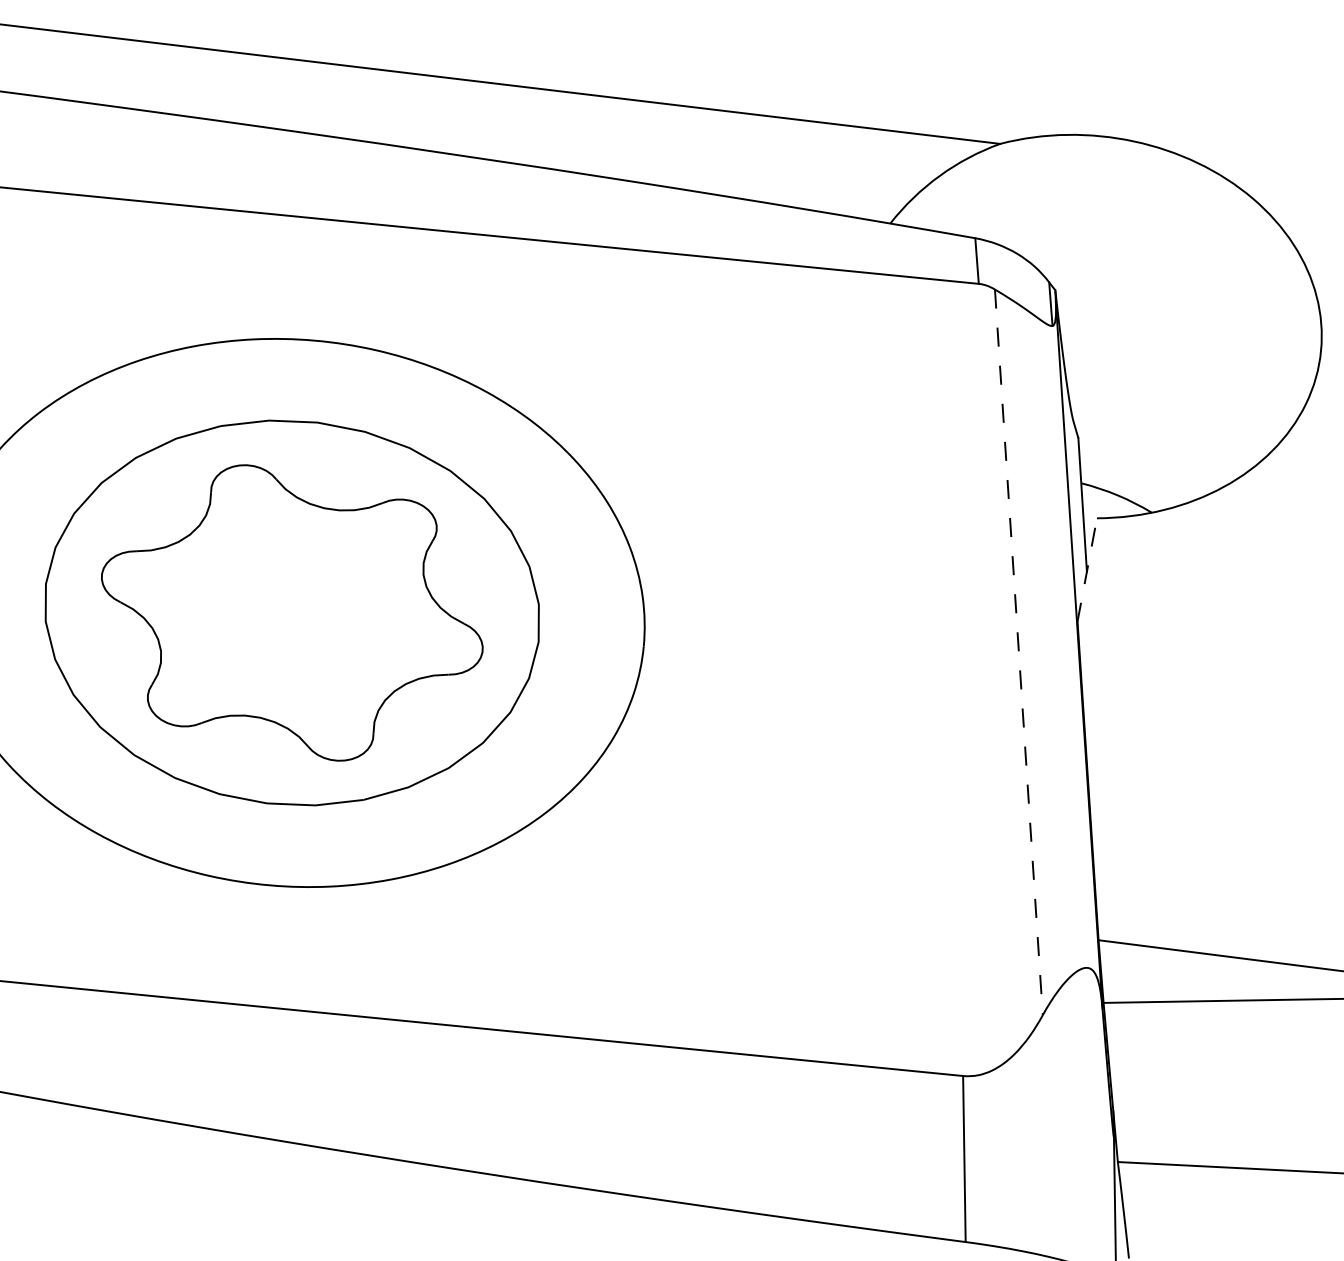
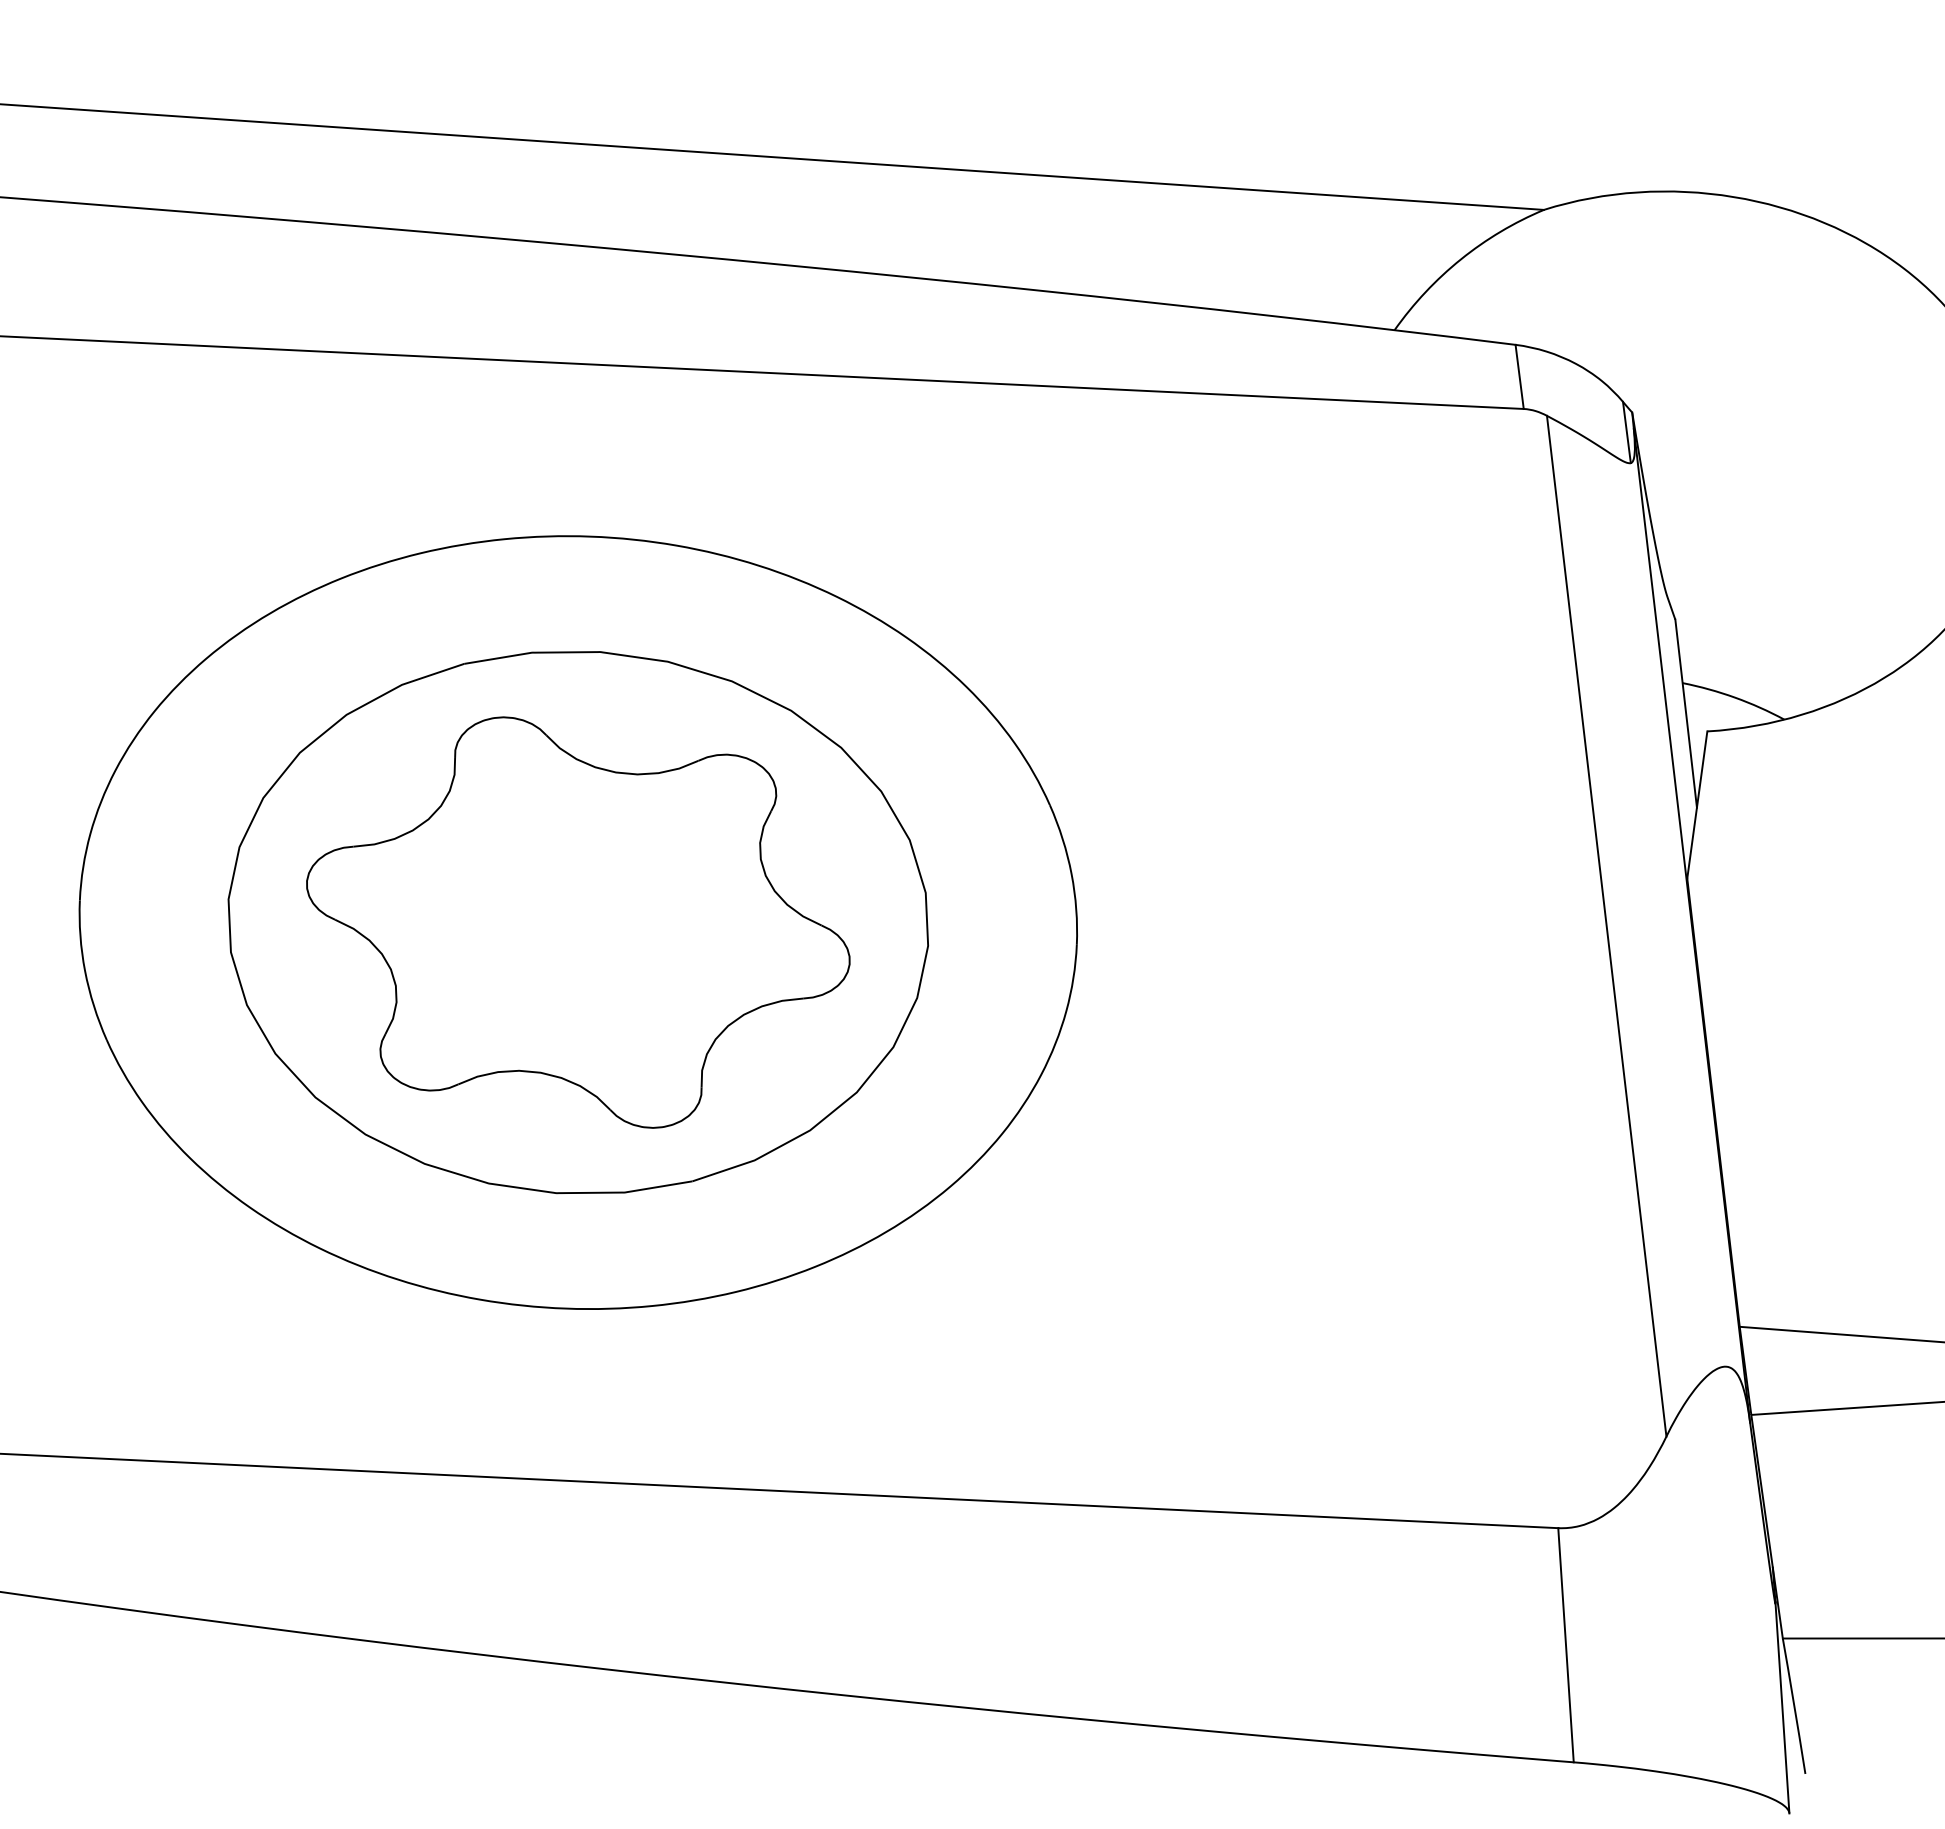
line: (1087, 569) -> (1697, 804), dashed -> solid
line: (1018, 652) -> (1606, 926), dashed -> solid

